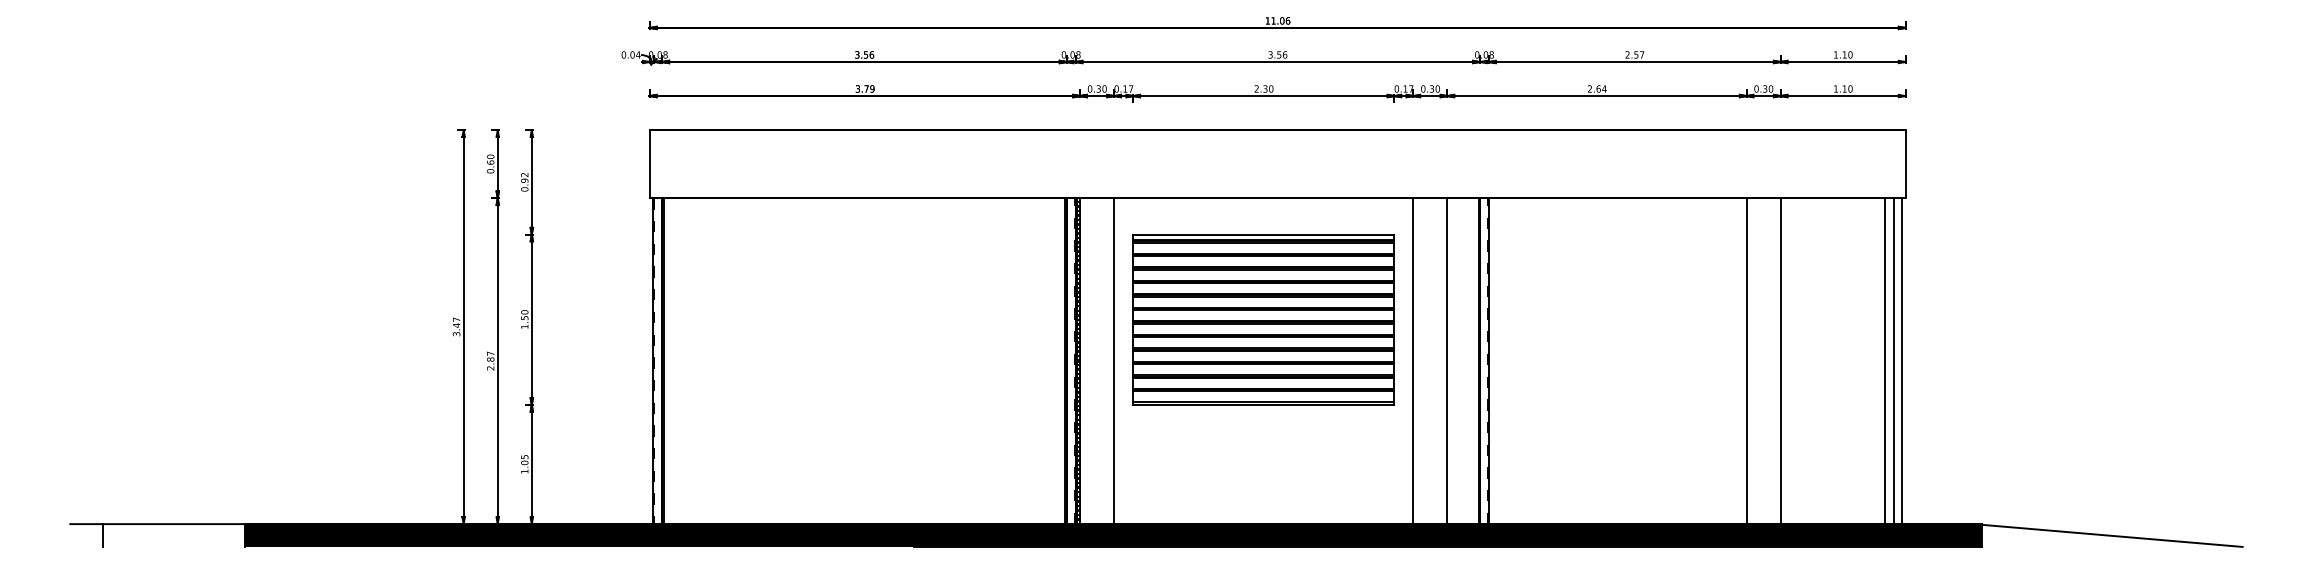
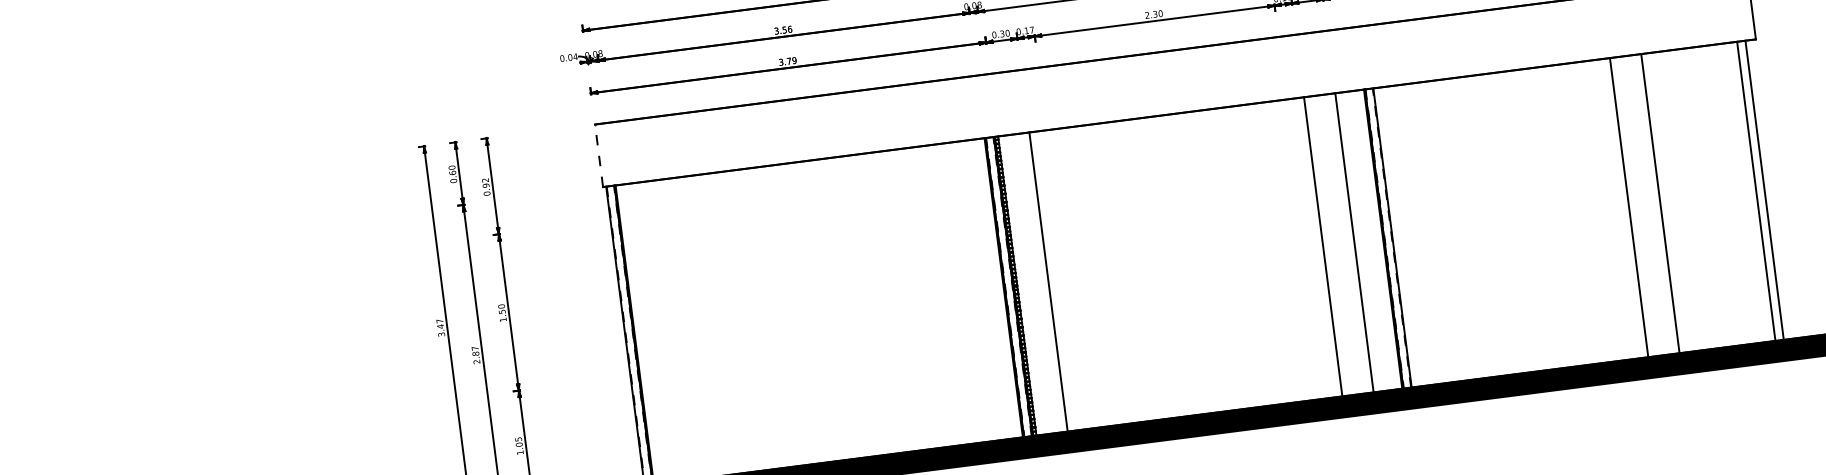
line: (649, 163) -> (598, 155), solid -> dashed
part: (1263, 319) -> (1180, 226), removed
line: (1902, 361) -> (1772, 189), removed

